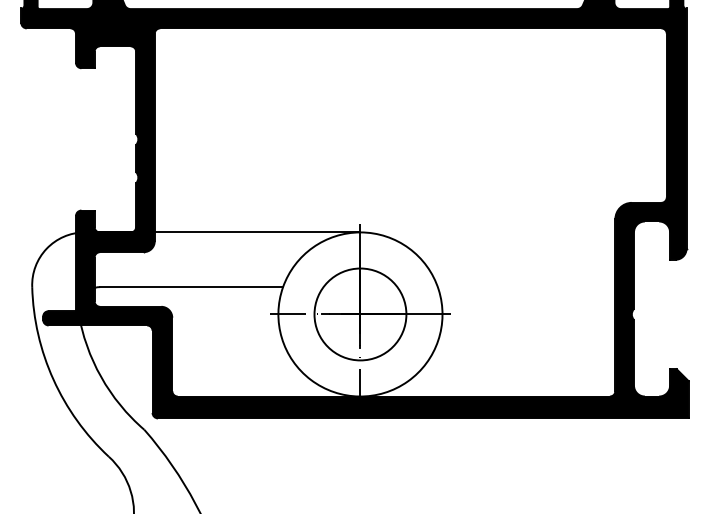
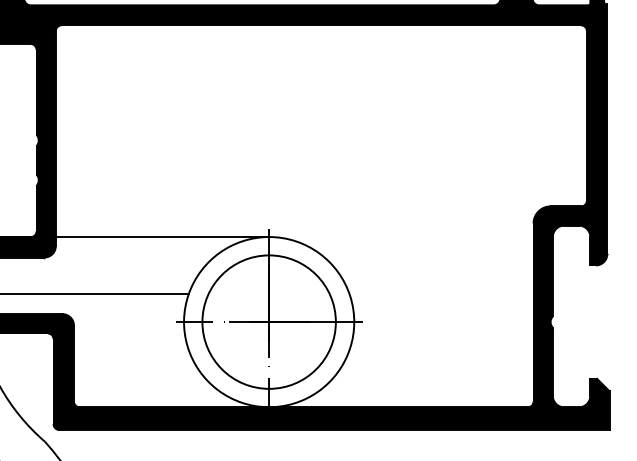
circle: (360, 314) -> (269, 322), size x1.4

